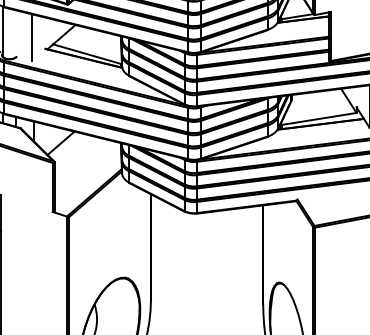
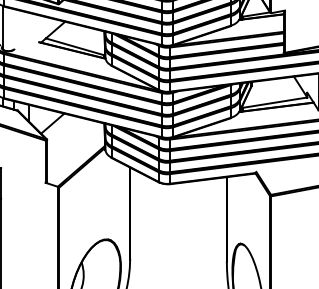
line: (31, 37) -> (27, 32), removed

